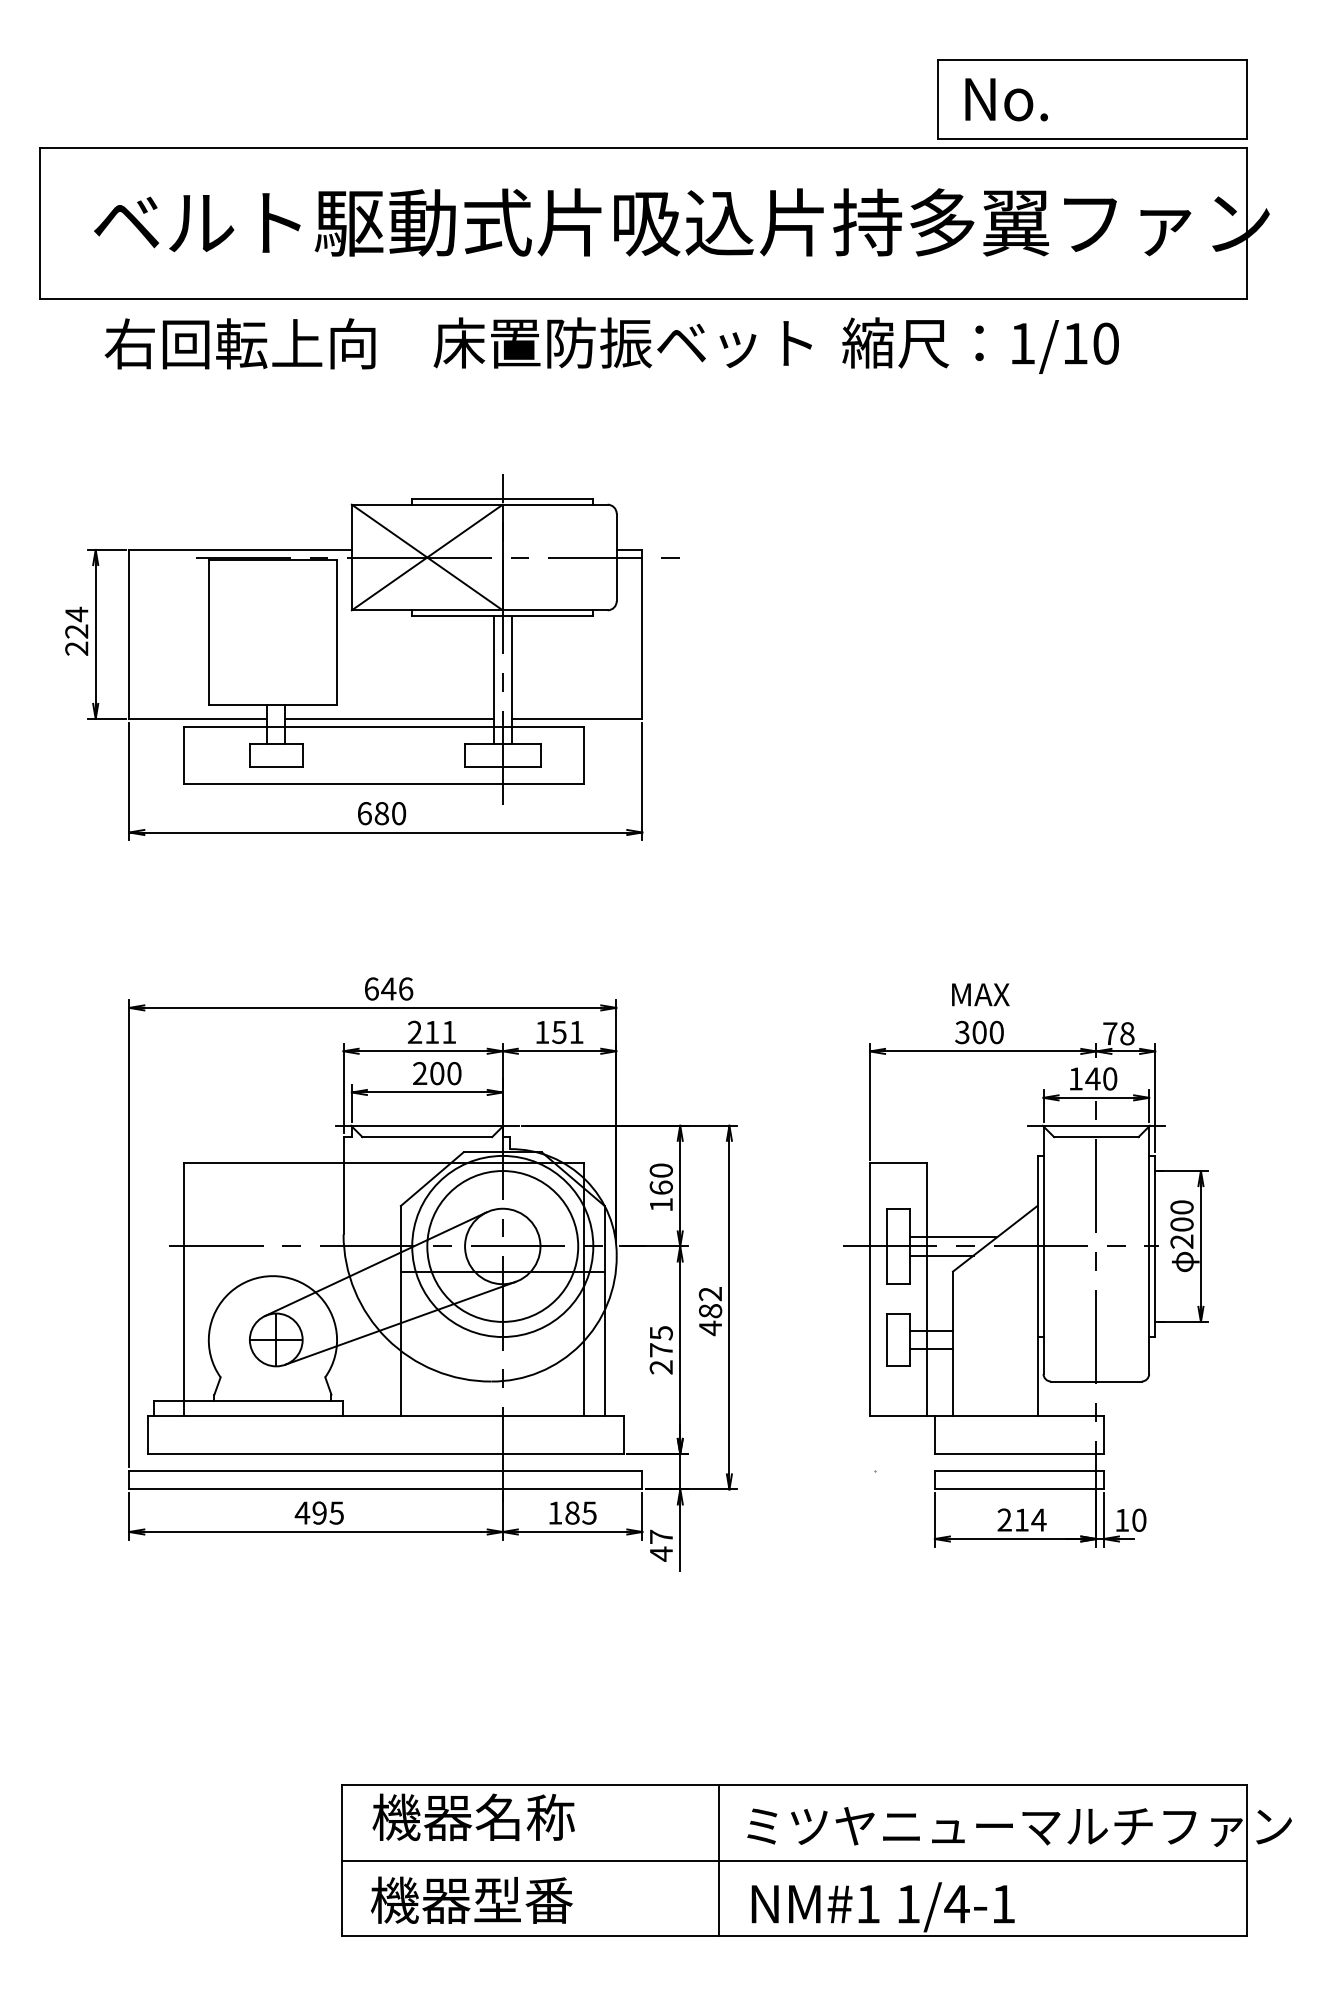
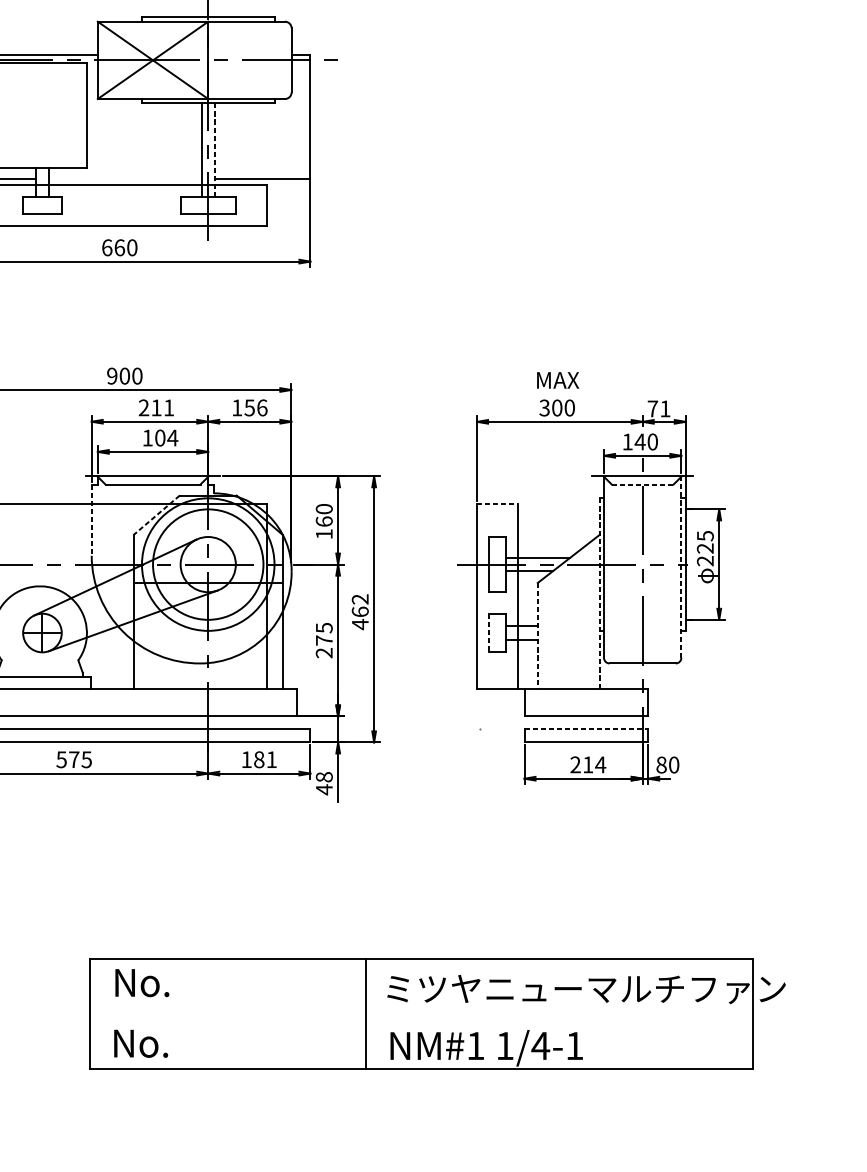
line: (511, 679) -> (214, 149), solid -> dashed
line: (389, 718) -> (125, 178), removed
text: (381, 813) -> (119, 247), 680 -> 660
text: (388, 988) -> (124, 375), 646 -> 900
text: (576, 1032) -> (262, 408), 151 -> 156
text: (1127, 1033) -> (665, 408), 78 -> 71
text: (437, 1073) -> (160, 438), 200 -> 104
line: (1096, 1137) -> (642, 484), solid -> dashed
line: (898, 1163) -> (497, 503), solid -> dashed
line: (432, 1179) -> (156, 515), solid -> dashed
line: (343, 1185) -> (91, 519), solid -> dashed
text: (1181, 1215) -> (705, 541), 200 -> 225
line: (1149, 1250) -> (681, 567), solid -> dashed
line: (1037, 1286) -> (599, 593), solid -> dashed
text: (710, 1311) -> (360, 612), 482 -> 462
line: (886, 1340) -> (489, 633), solid -> dashed
line: (953, 1344) -> (538, 636), solid -> dashed
line: (1019, 1470) -> (586, 728), solid -> dashed
text: (310, 1512) -> (67, 759), 495 -> 575
text: (589, 1512) -> (271, 759), 185 -> 181
text: (1122, 1519) -> (661, 764), 10 -> 80
text: (661, 1536) -> (324, 776), 47 -> 48
text: (473, 1817) -> (186, 982), 機器名称 -> No.
line: (794, 1860) -> (421, 1014), removed
text: (471, 1899) -> (185, 1042), 機器型番 -> No.

